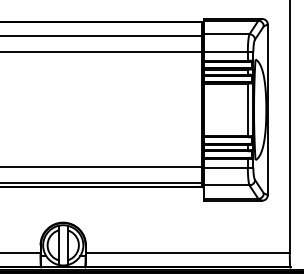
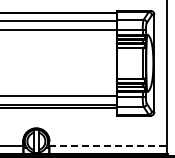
line: (188, 252) -> (108, 145), solid -> dashed

